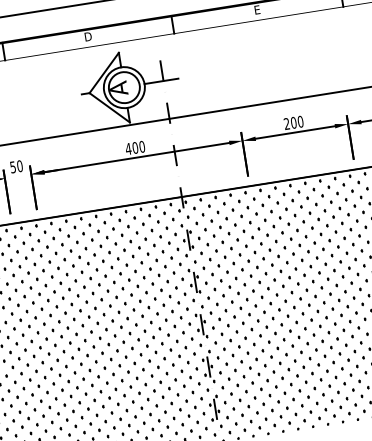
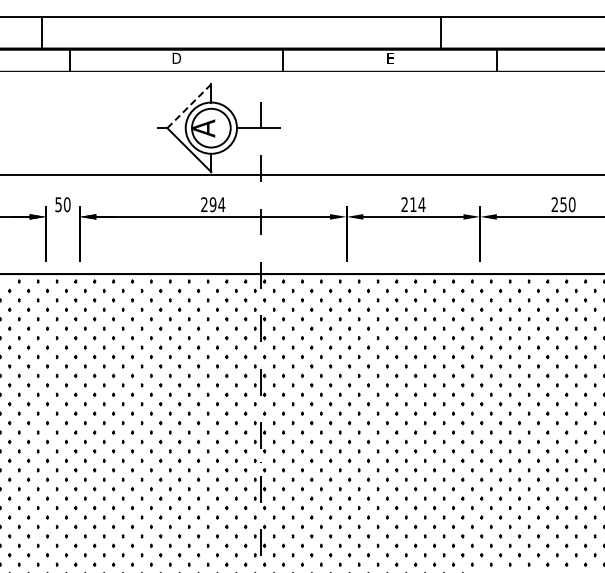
line: (104, 72) -> (189, 105), solid -> dashed
text: (297, 122) -> (417, 204), 200 -> 214
text: (134, 147) -> (212, 204), 400 -> 294

